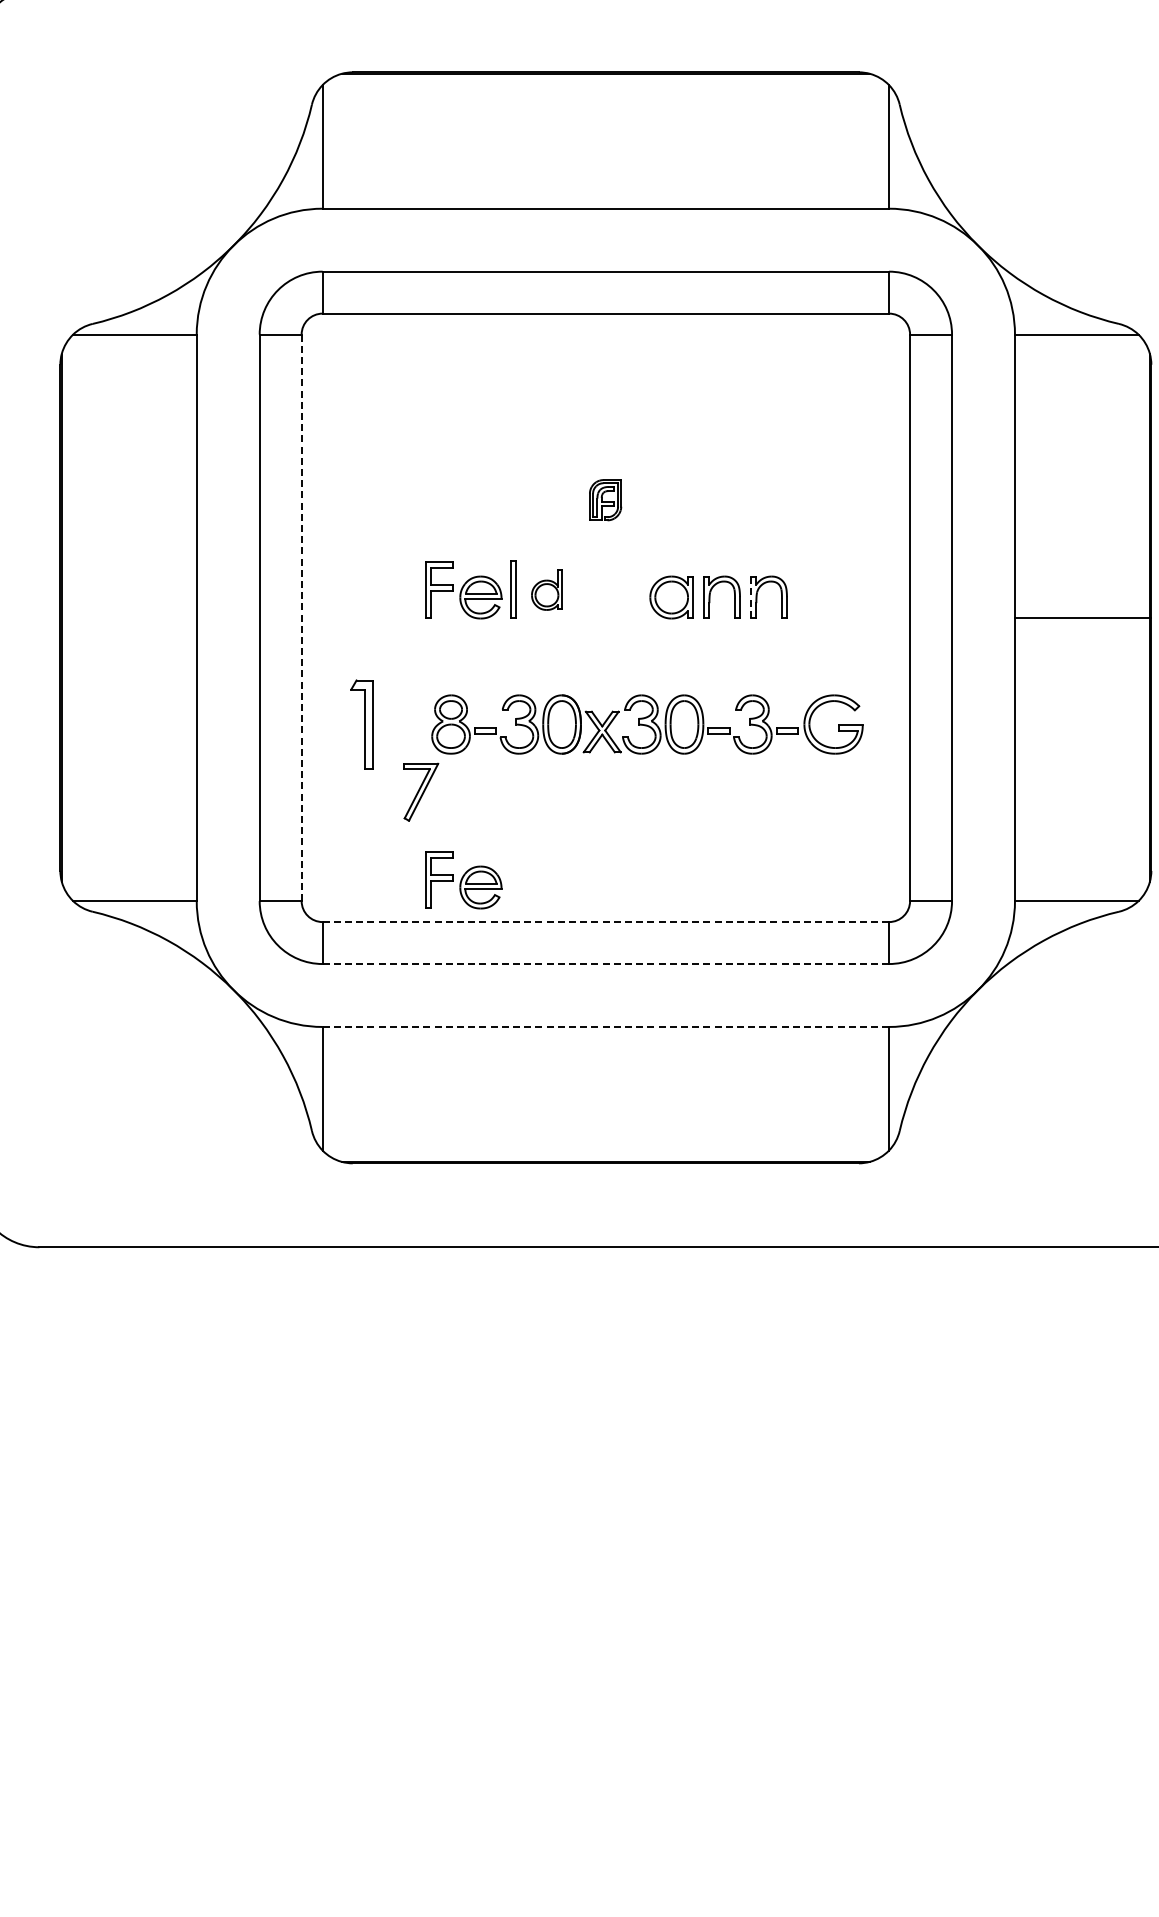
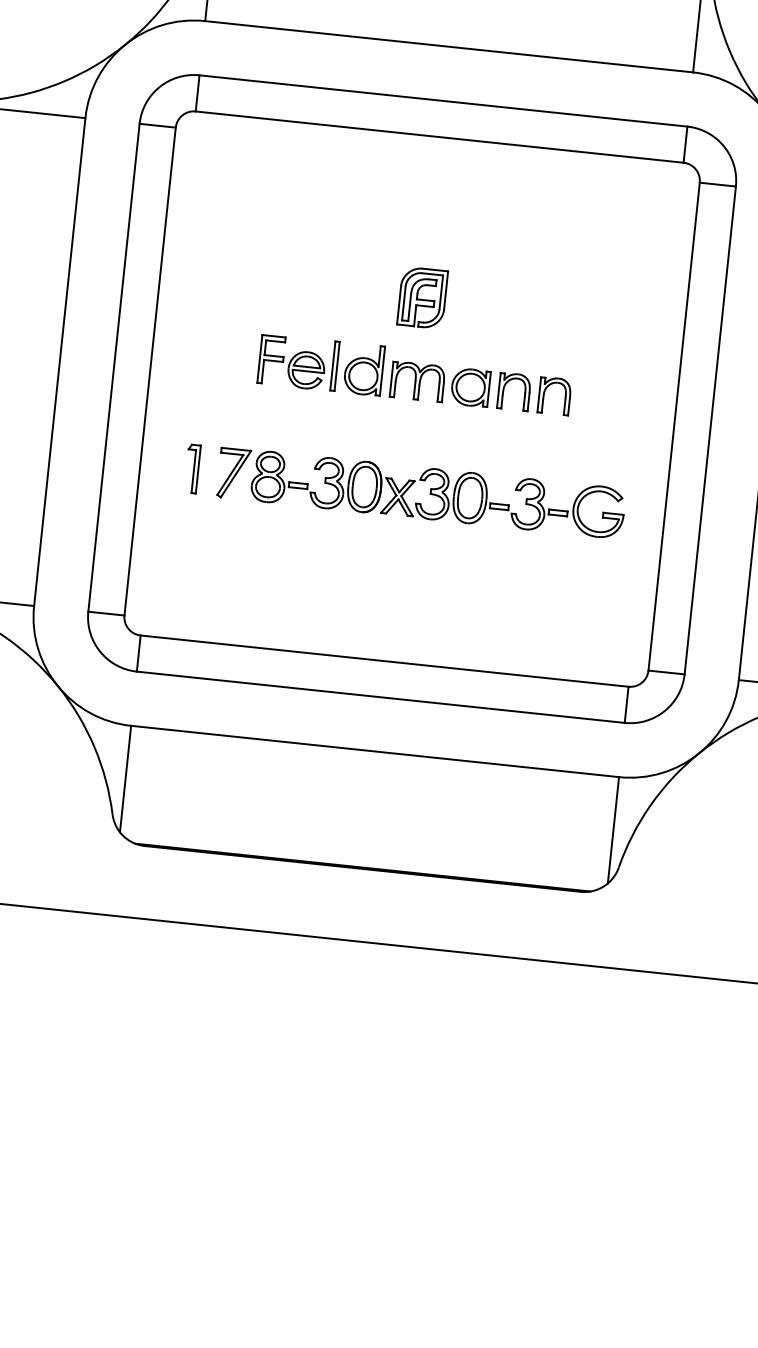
part: (605, 499) -> (422, 297), size x1.67
part: (546, 589) -> (363, 369), size x1.43
part: (610, 596) -> (418, 381), added
line: (751, 597) -> (539, 394), dashed -> solid
line: (301, 618) -> (149, 372), dashed -> solid
part: (361, 723) -> (192, 467), size x0.62
part: (421, 791) -> (234, 473), moved
part: (463, 880) -> (265, 612), removed
line: (606, 922) -> (385, 661), dashed -> solid
line: (606, 964) -> (381, 697), dashed -> solid
line: (606, 1026) -> (375, 751), dashed -> solid

